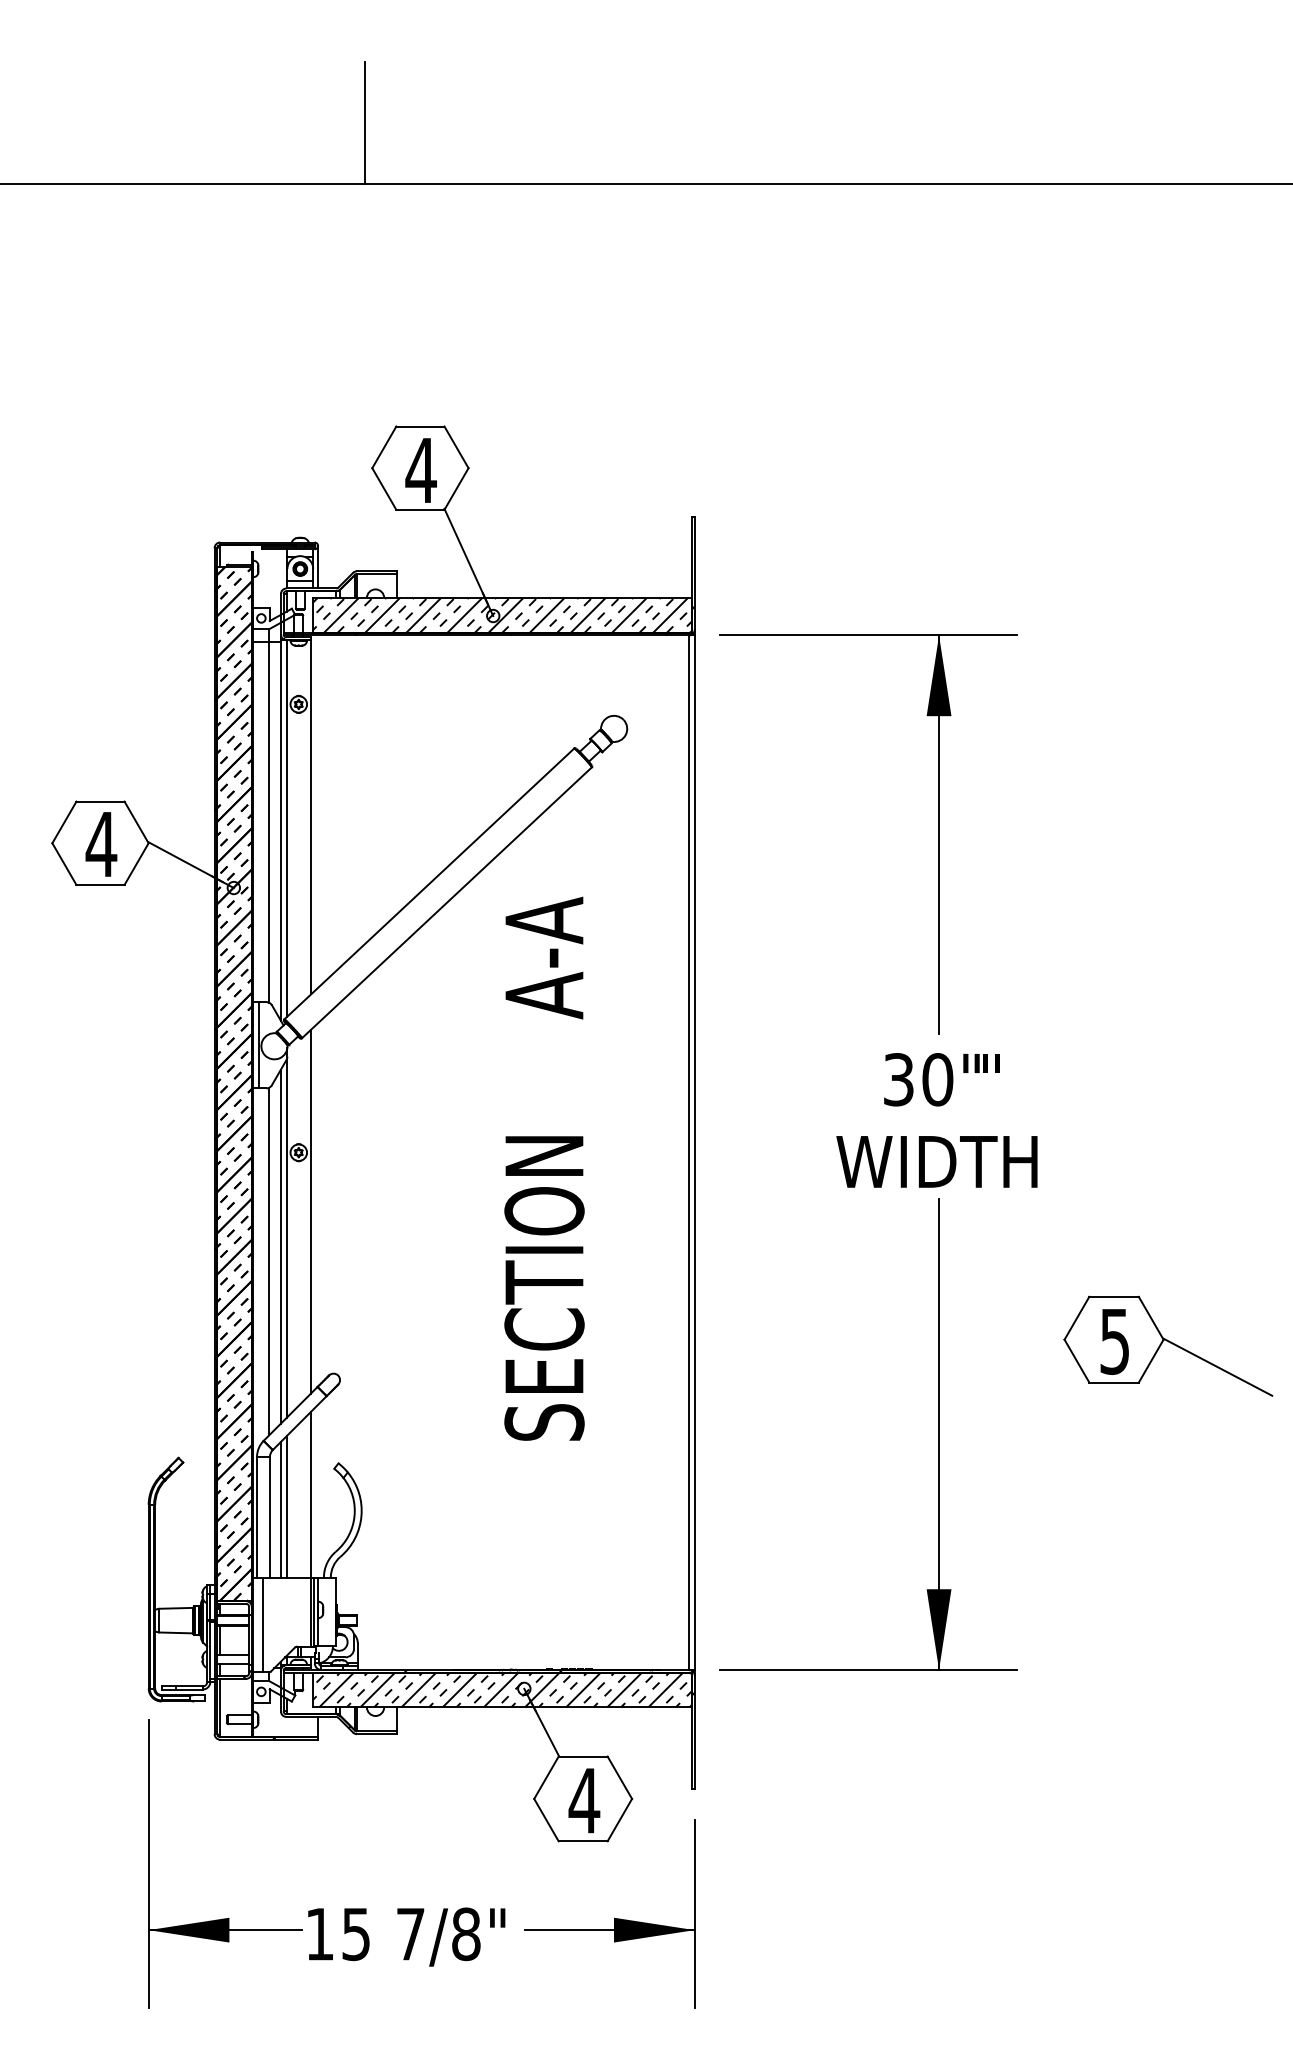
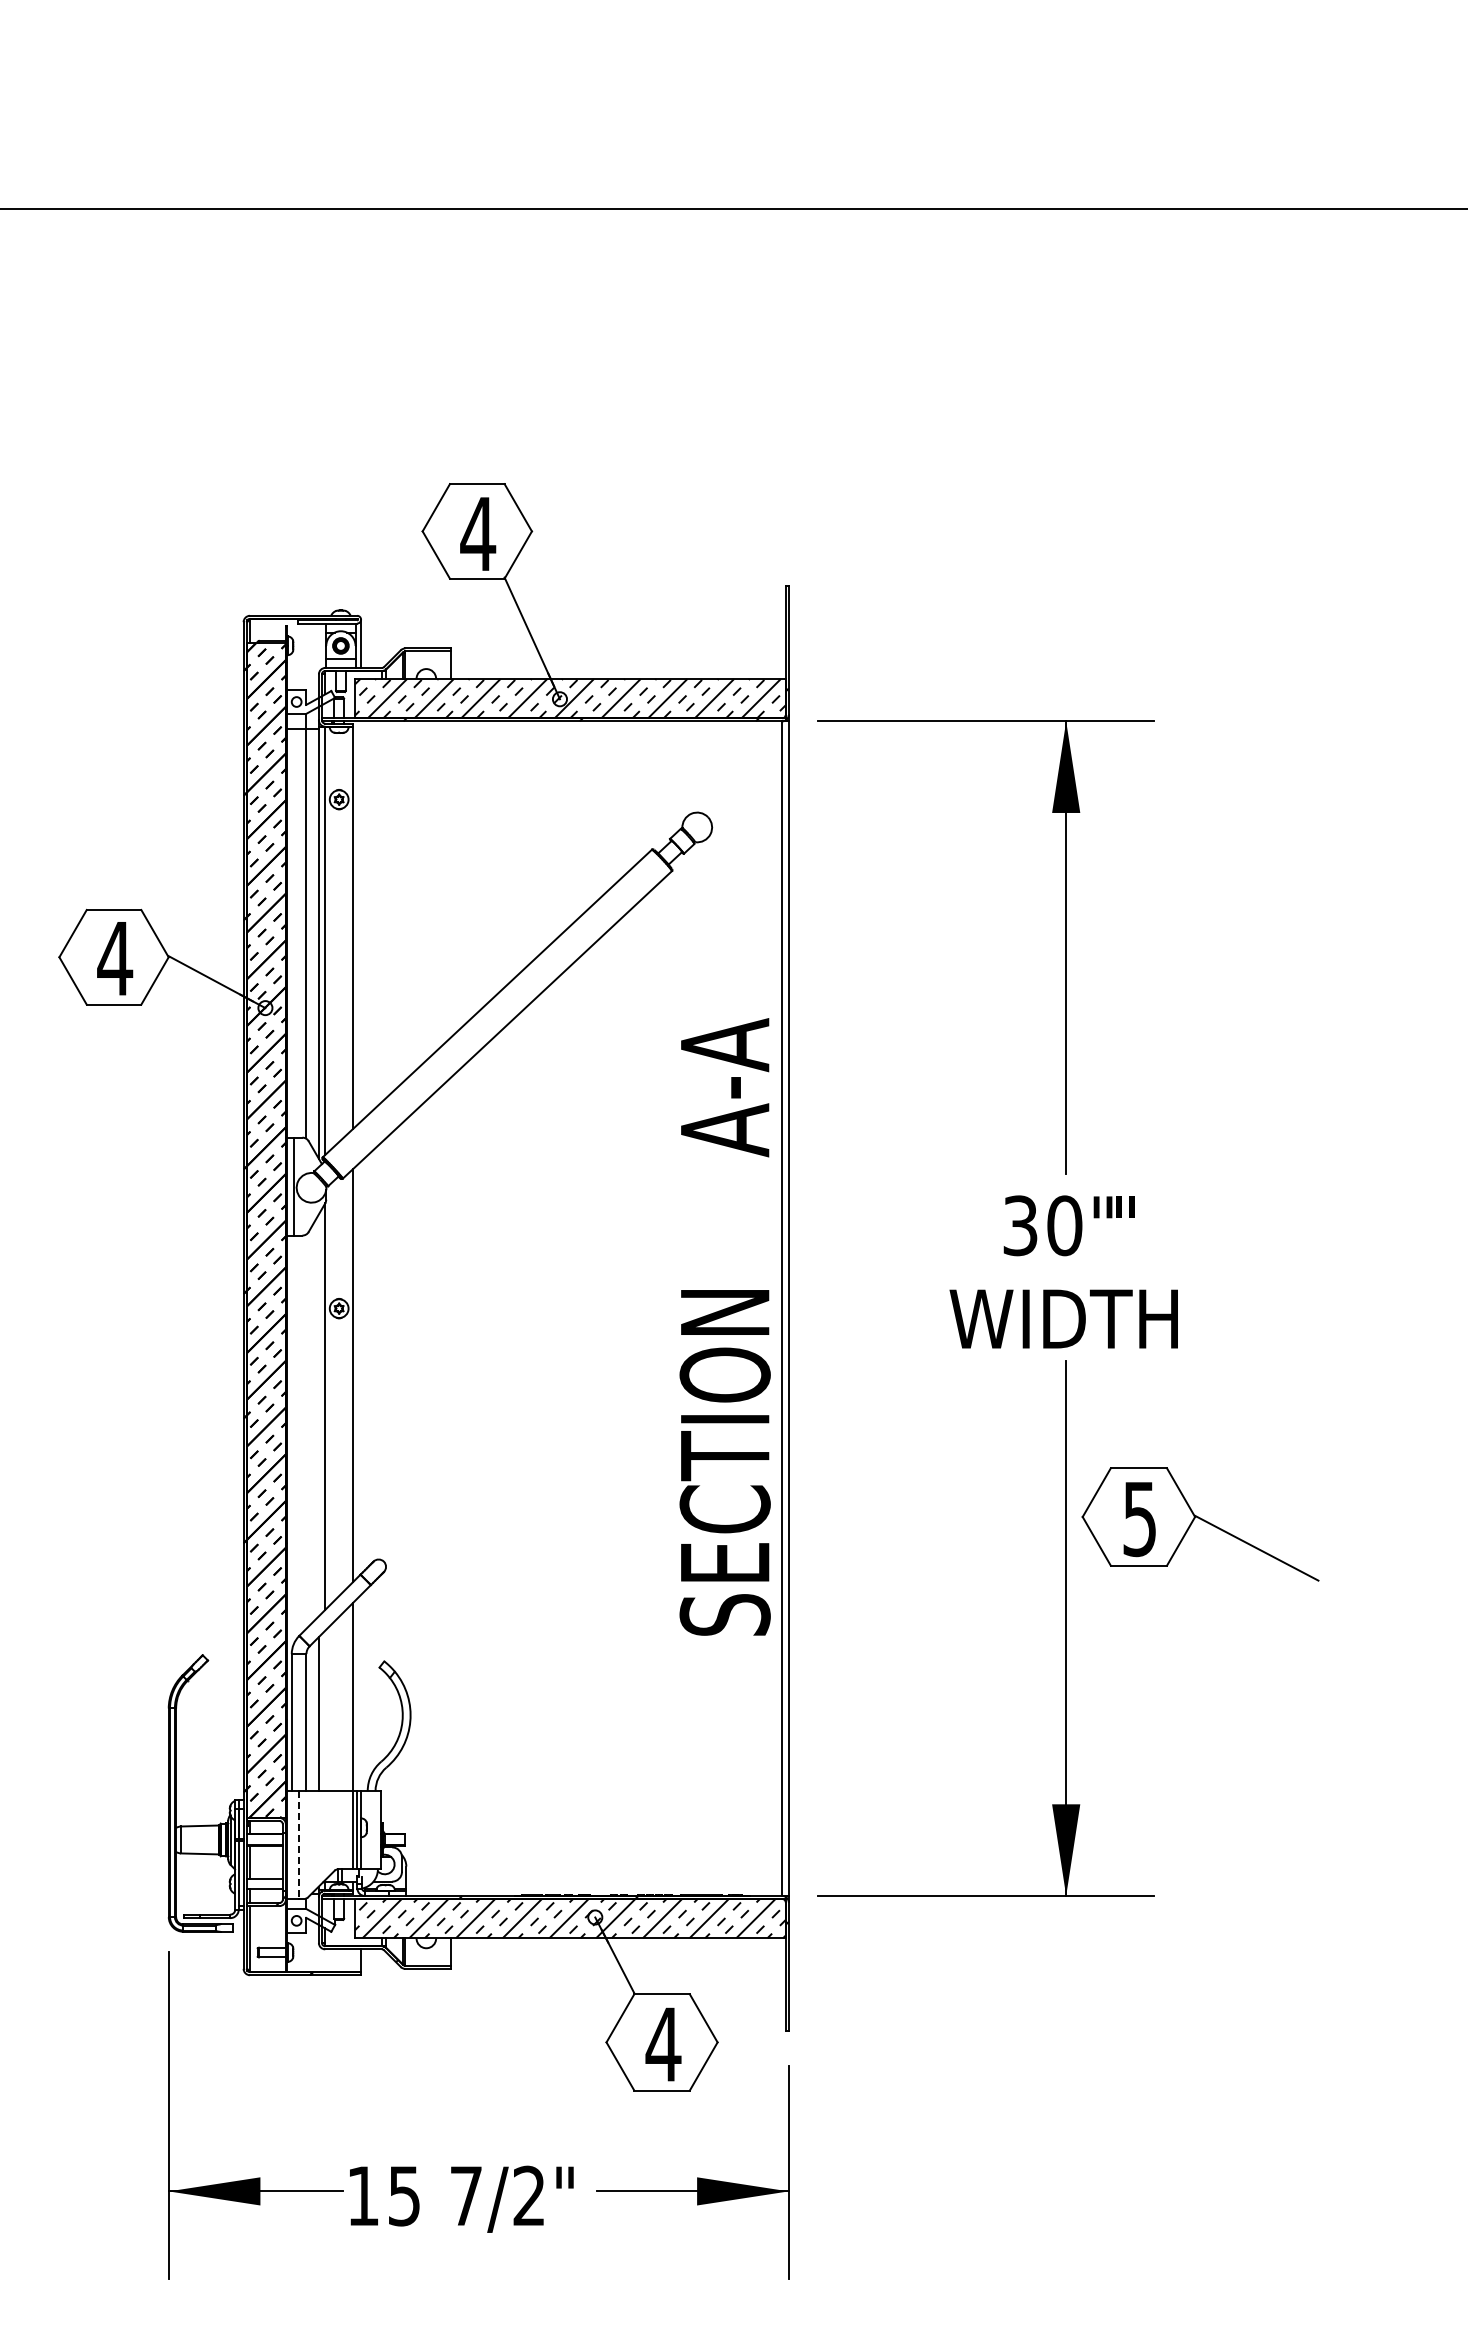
line: (364, 123) -> (413, 139), removed
text: (543, 1168) -> (724, 1326), moved
line: (280, 1246) -> (318, 1415), removed
line: (269, 1260) -> (305, 1431), removed
part: (1168, 1346) -> (1200, 1524), moved
line: (286, 1506) -> (325, 1710), removed
line: (263, 1624) -> (299, 1844), solid -> dashed
text: (466, 1933) -> (529, 2195), 7/8" -> 7/2"

